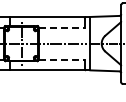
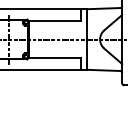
line: (61, 27) -> (54, 21), dashed -> solid
line: (61, 59) -> (54, 57), dashed -> solid

